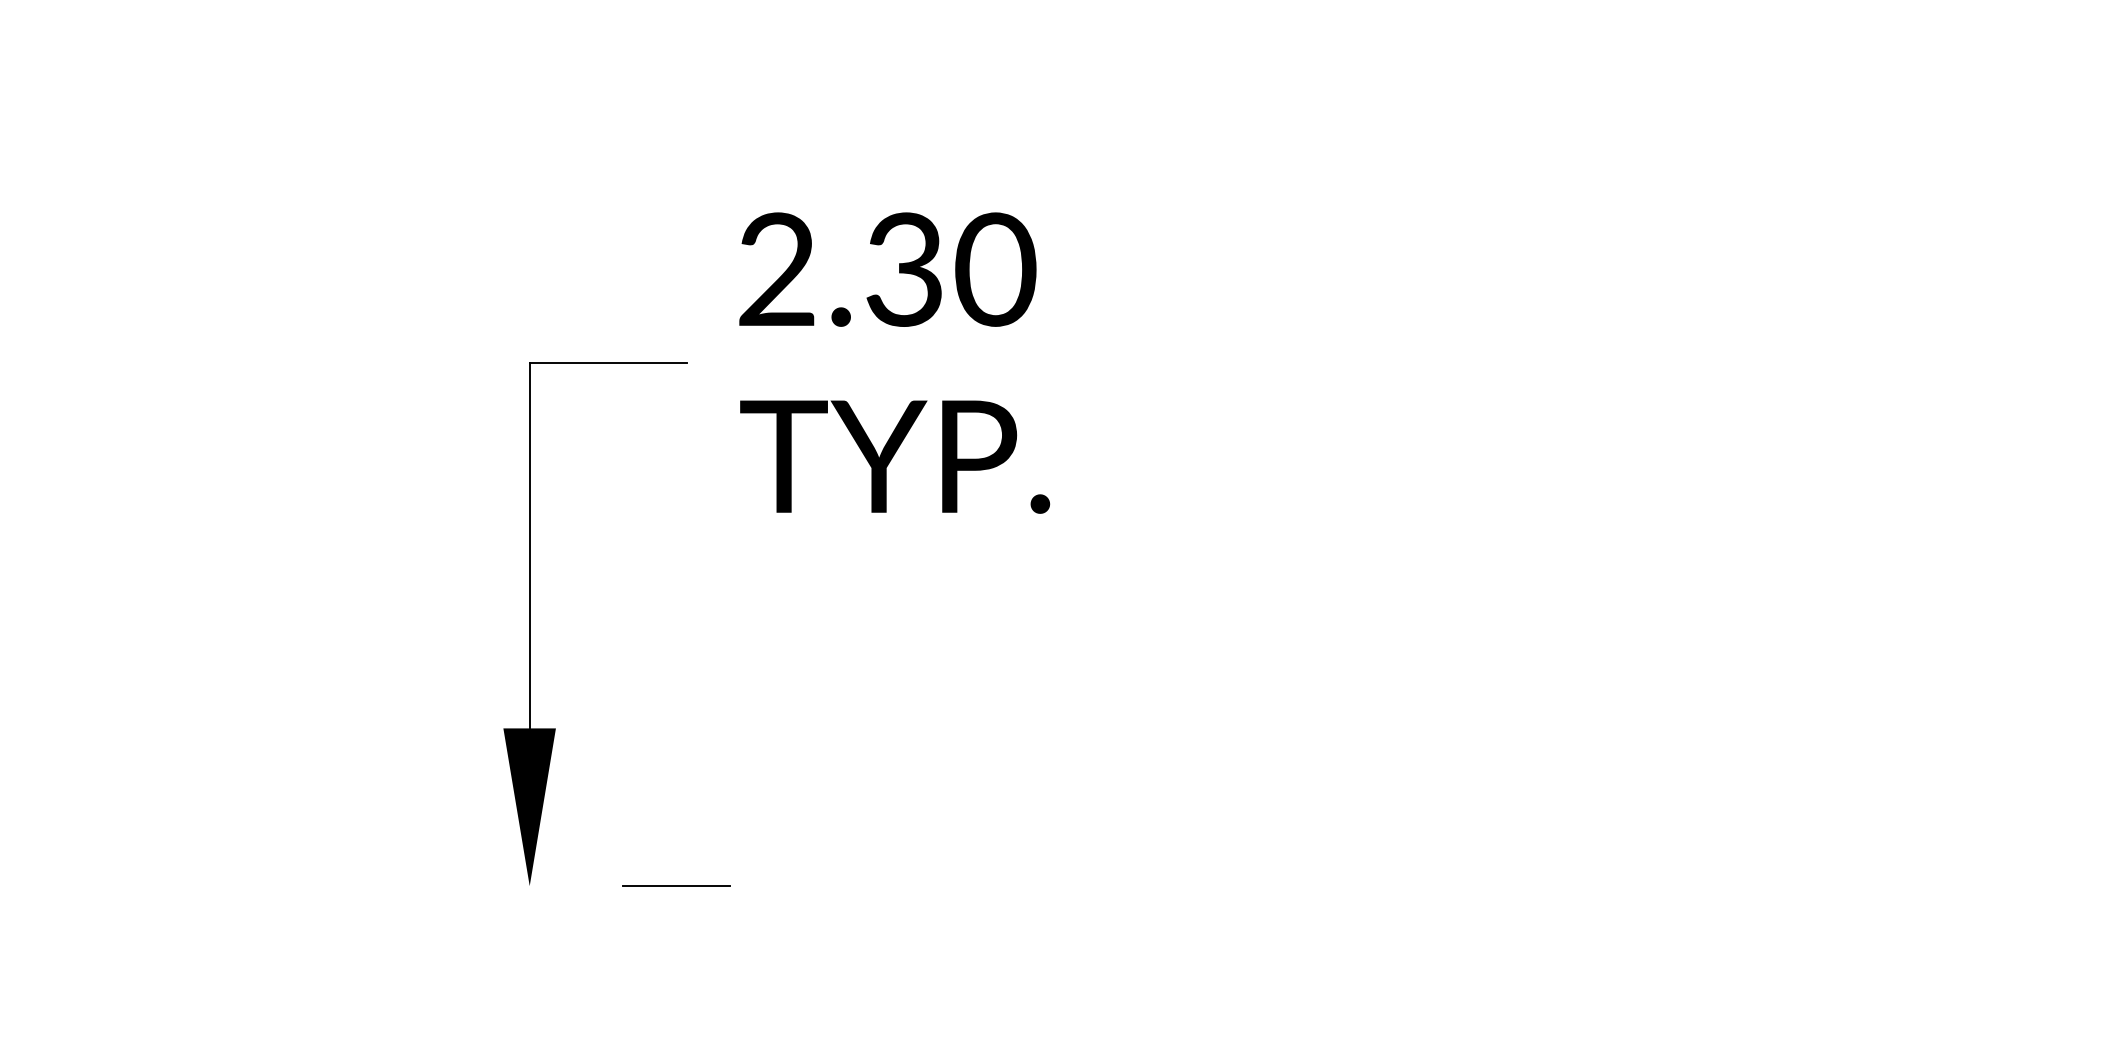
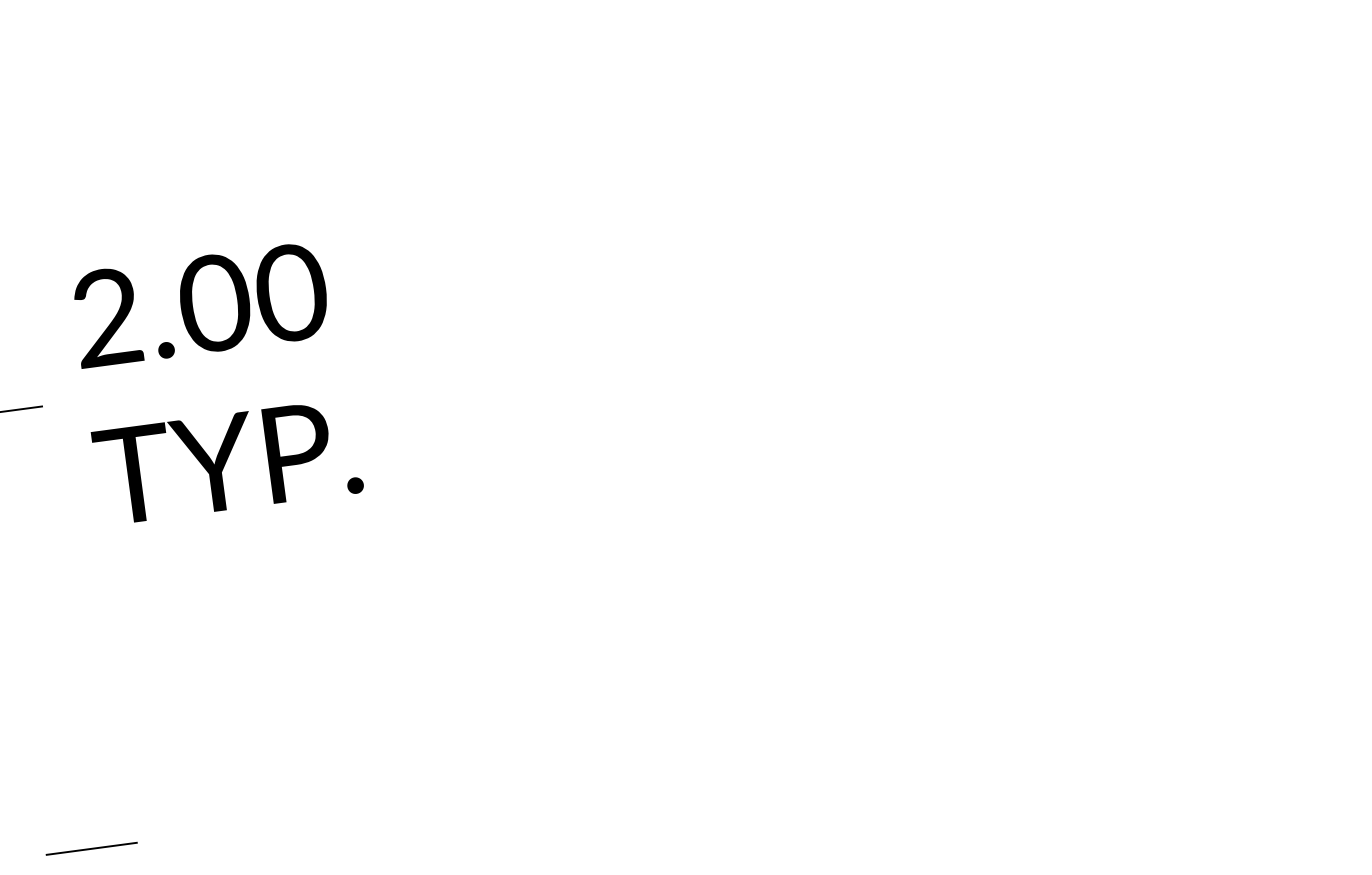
text: (904, 269) -> (214, 303), 2.30 -> 2.00

